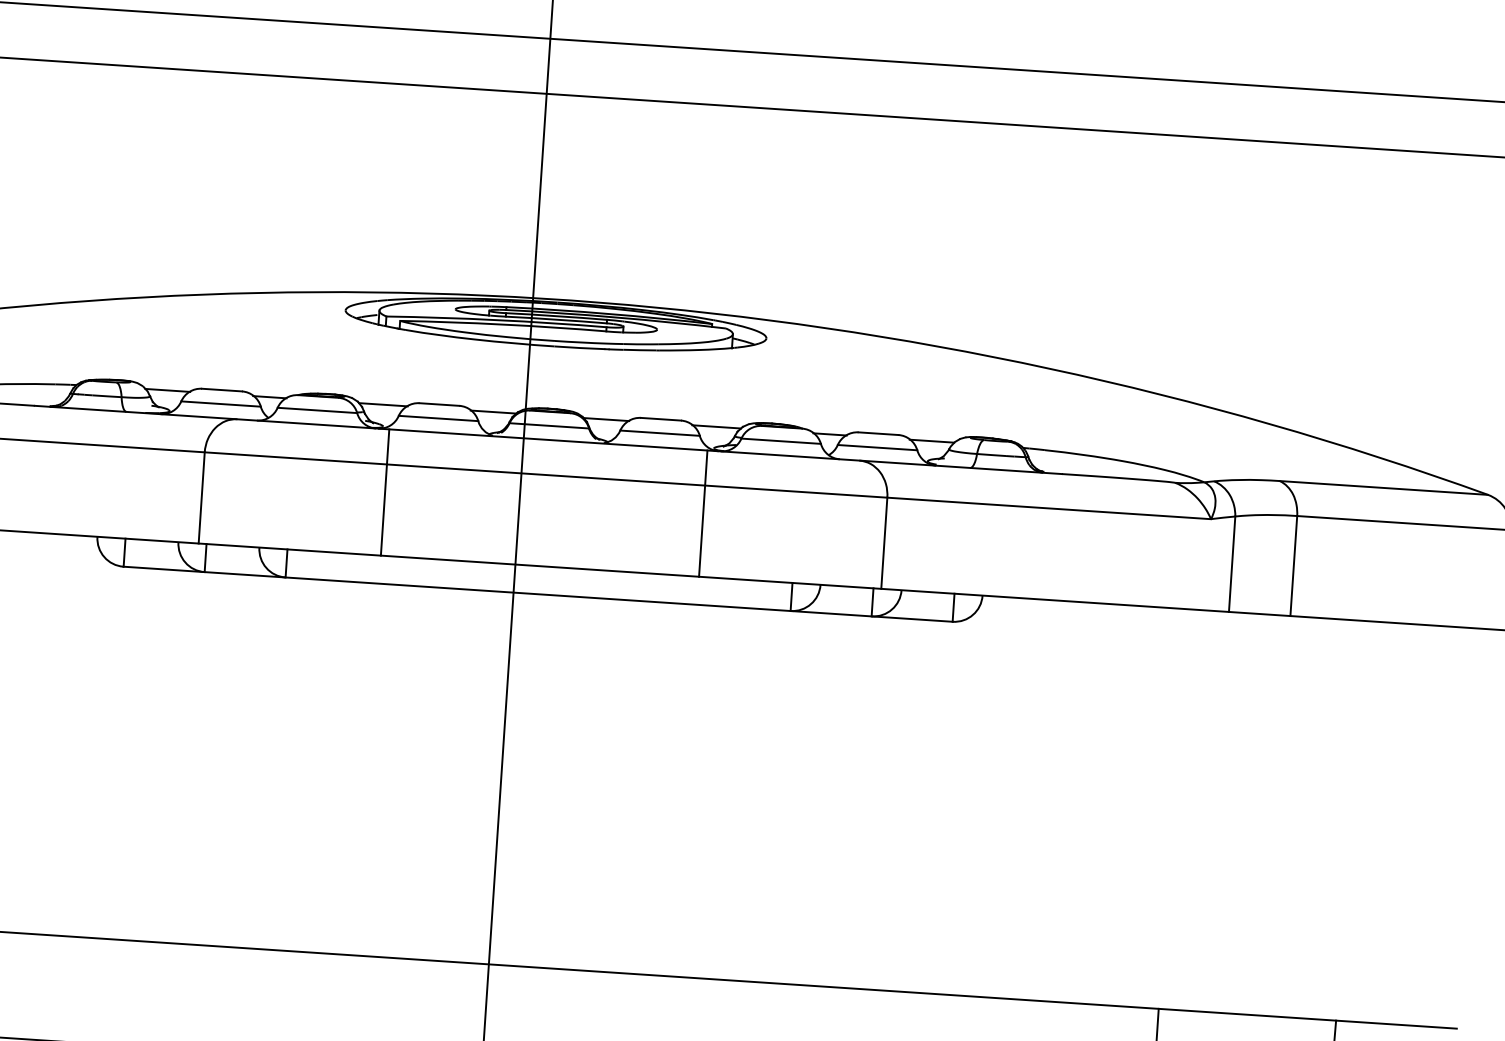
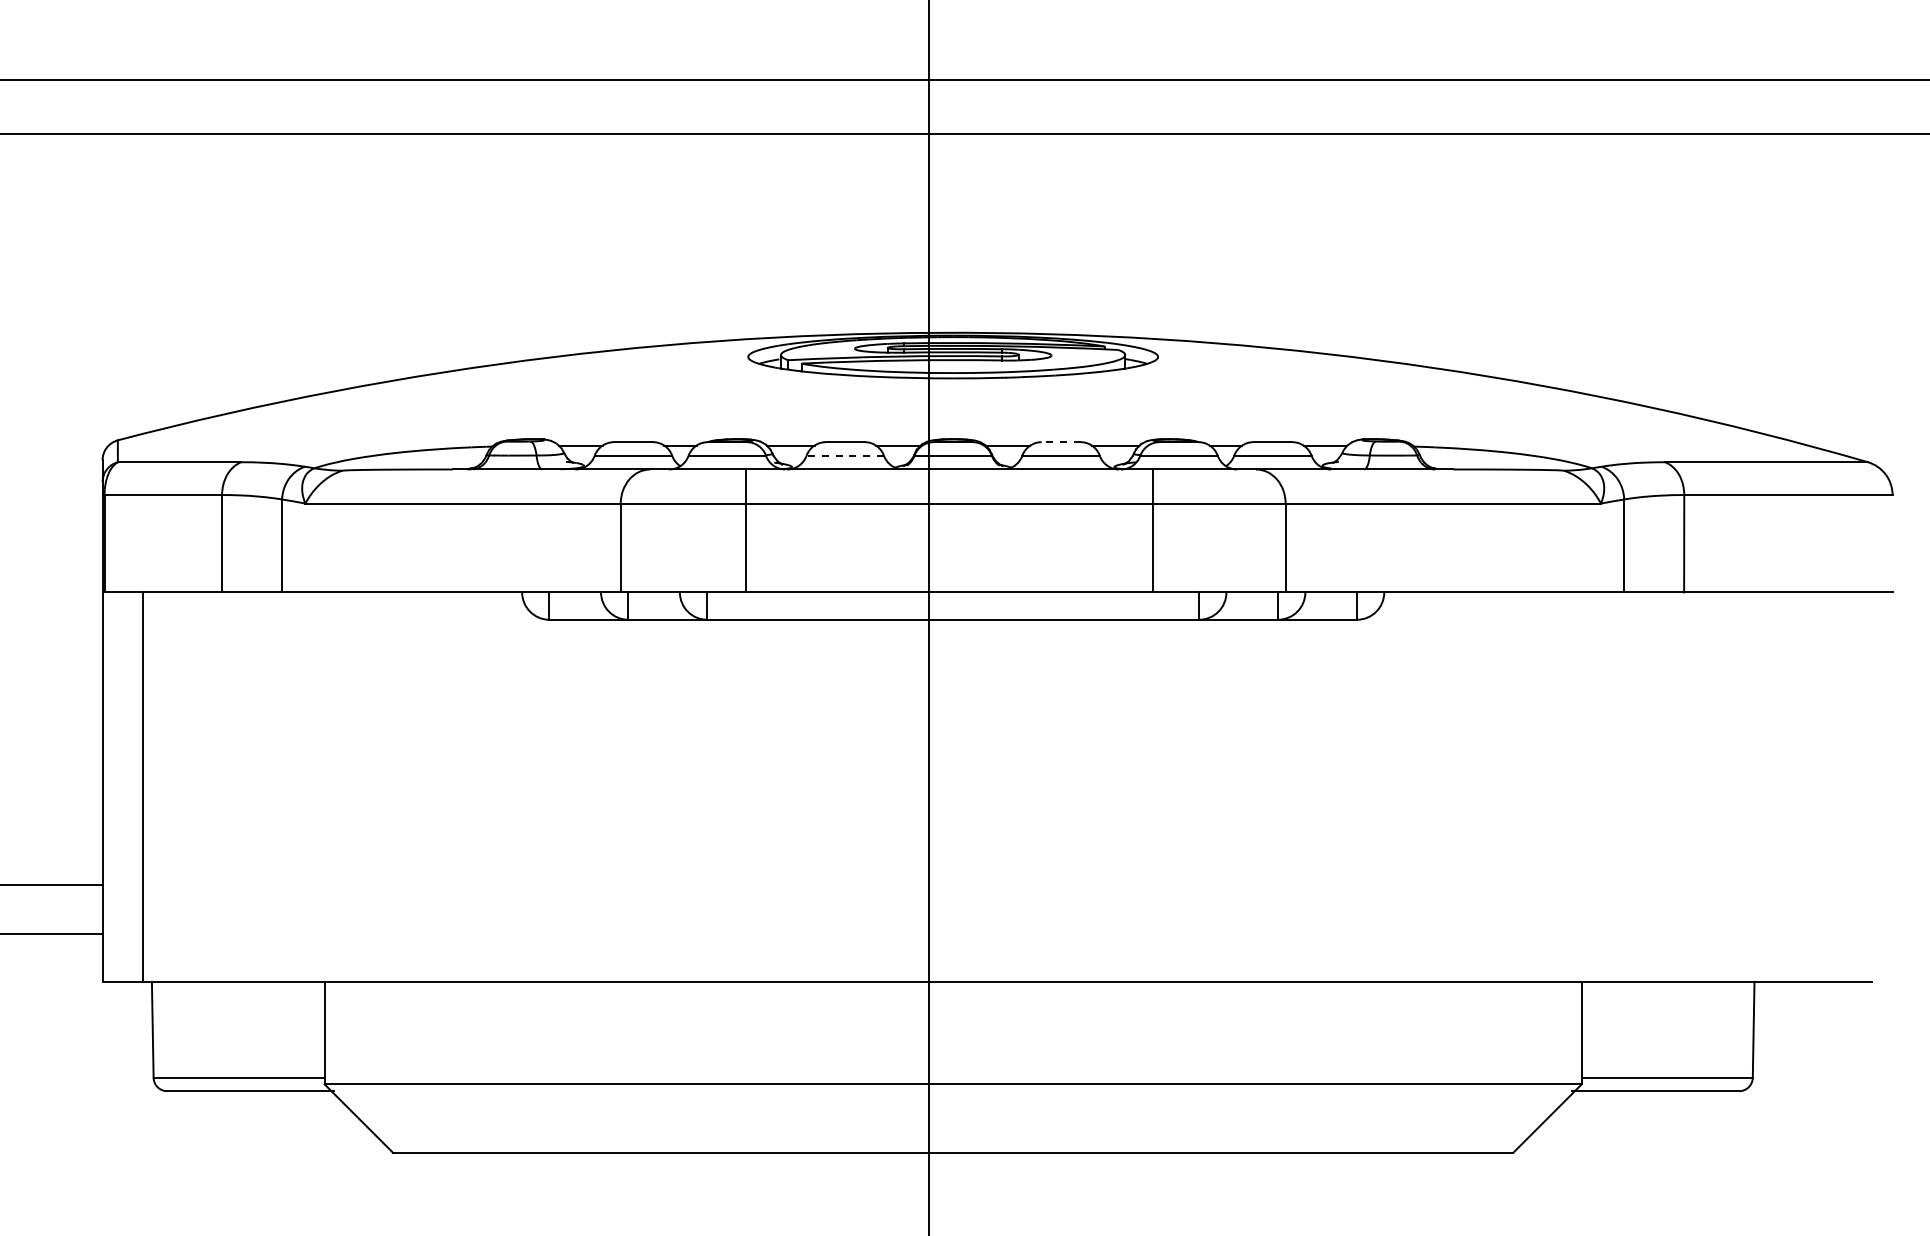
line: (438, 418) -> (845, 455), solid -> dashed
line: (660, 419) -> (1060, 442), solid -> dashed
line: (385, 492) -> (746, 530), moved
line: (703, 513) -> (1153, 530), moved

